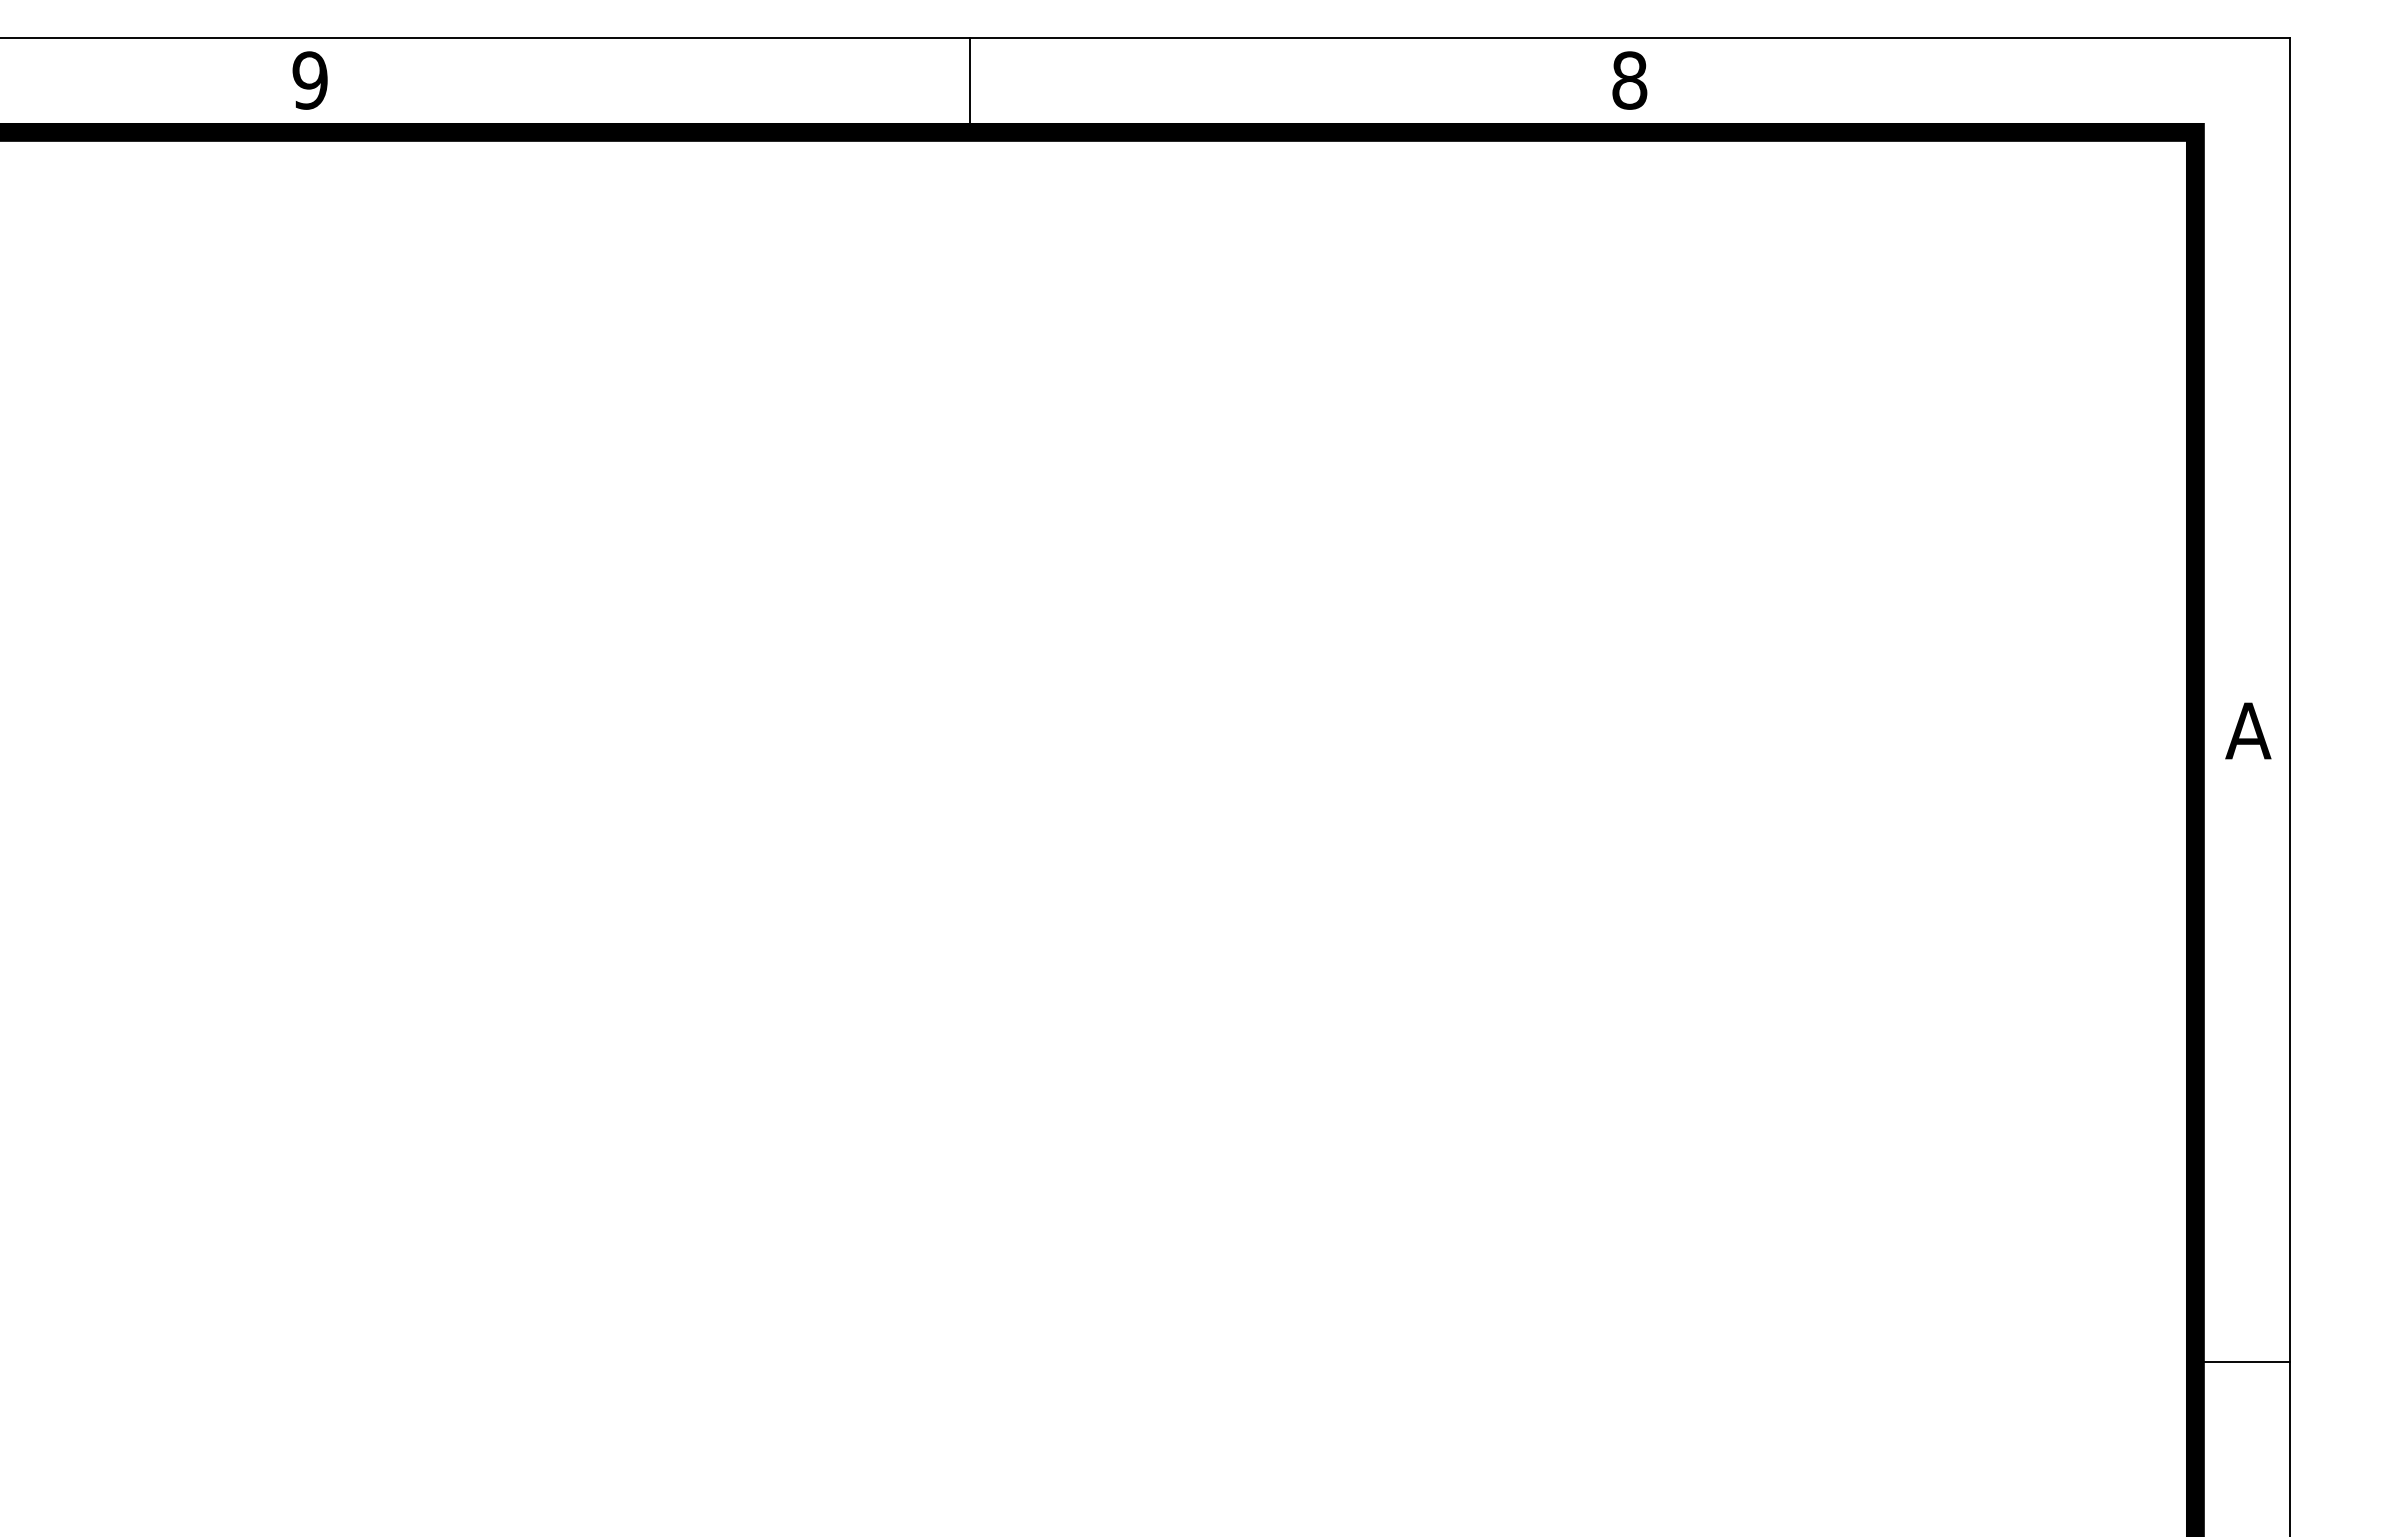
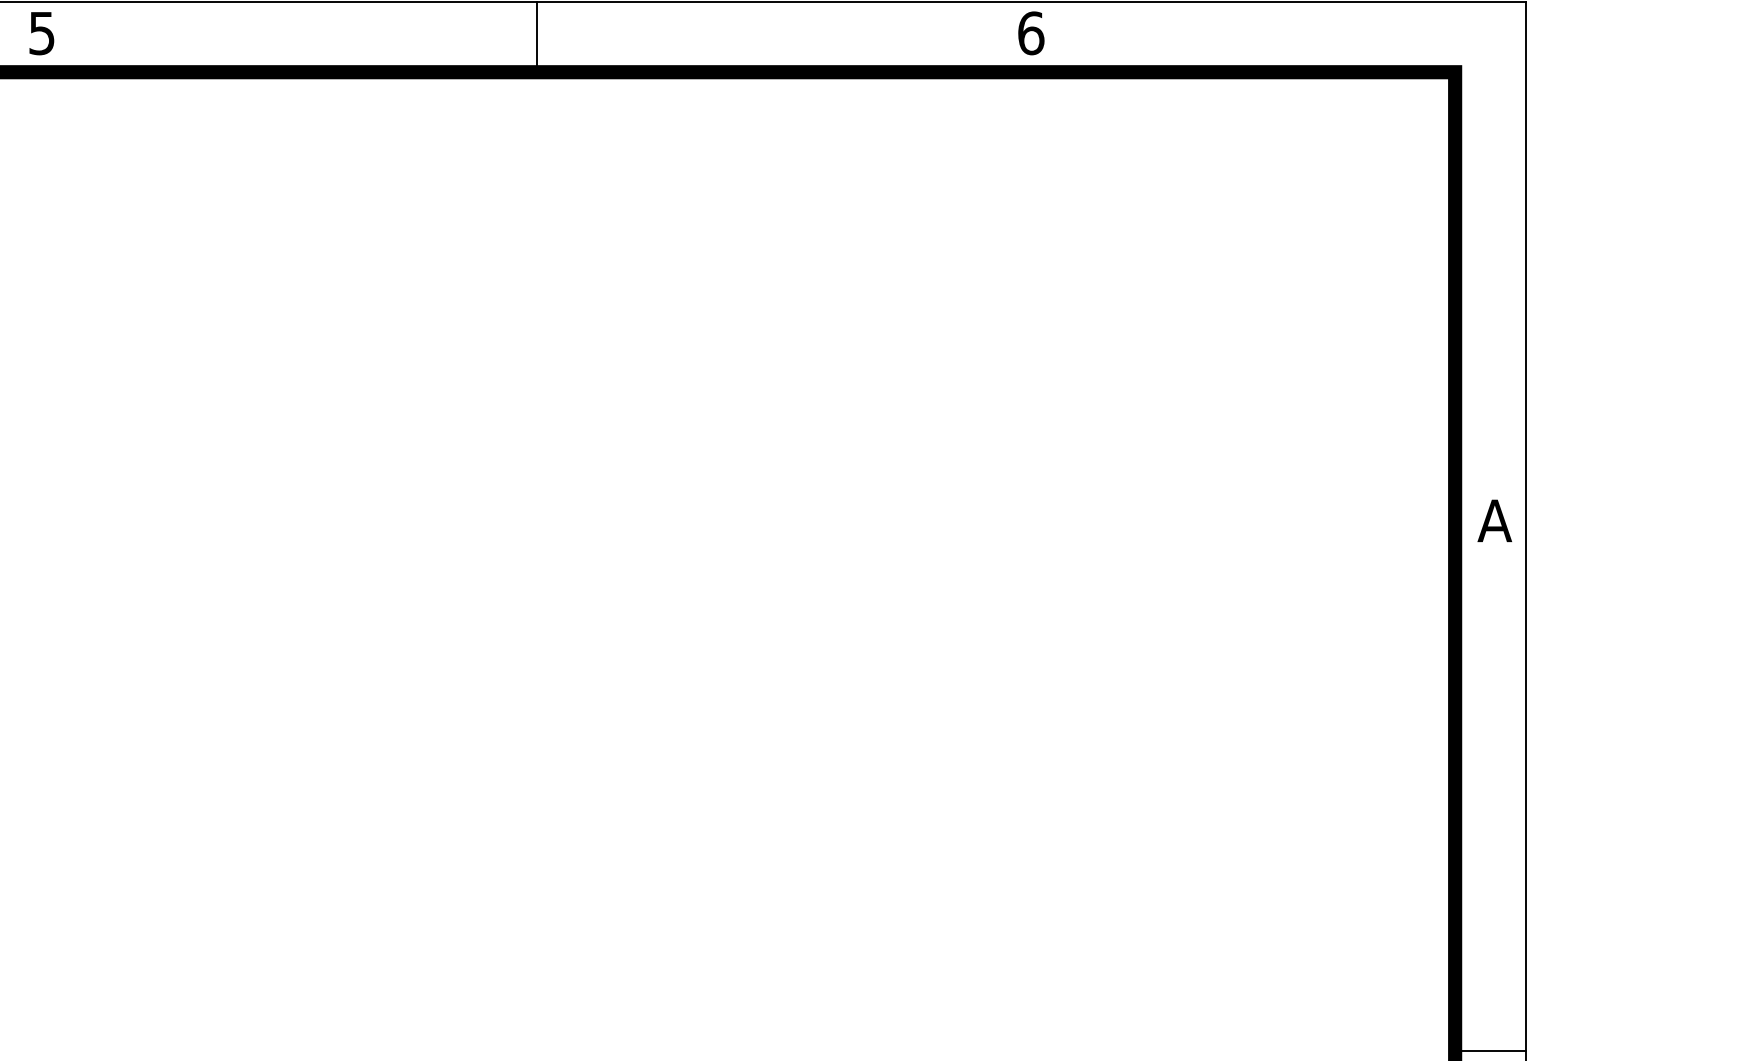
text: (309, 80) -> (41, 33), 9 -> 5
text: (1629, 80) -> (1030, 33), 8 -> 6
line: (2242, 1361) -> (1490, 1050), moved

